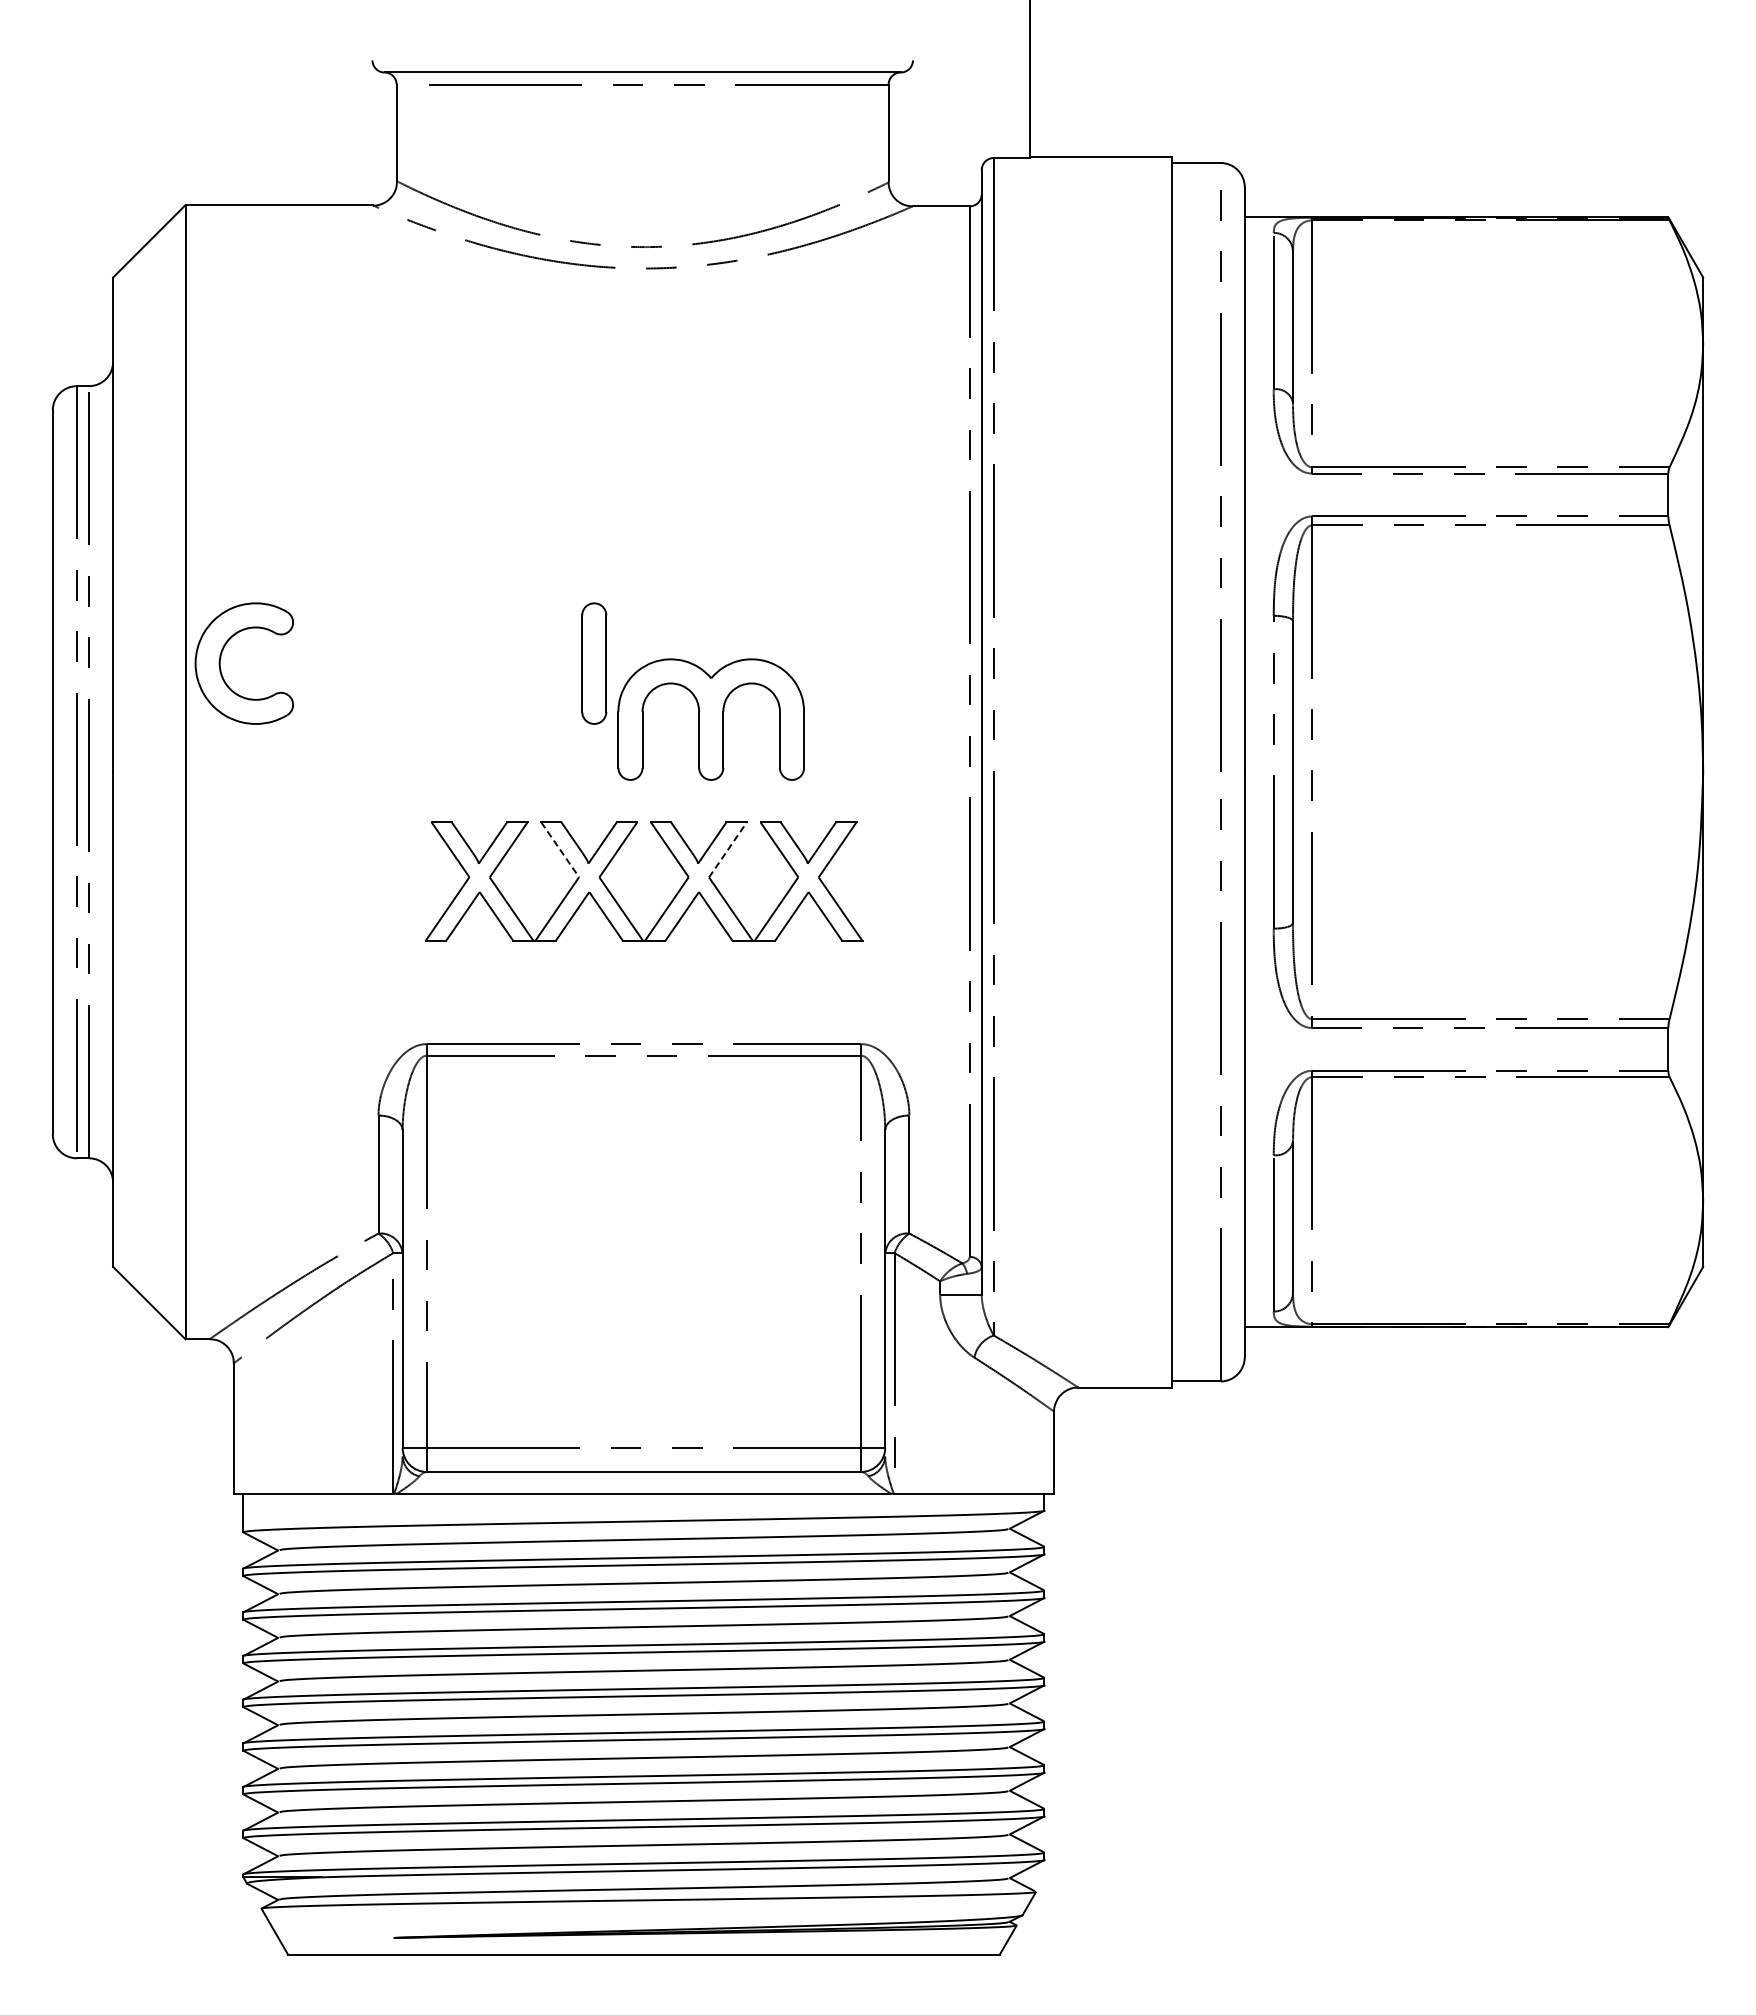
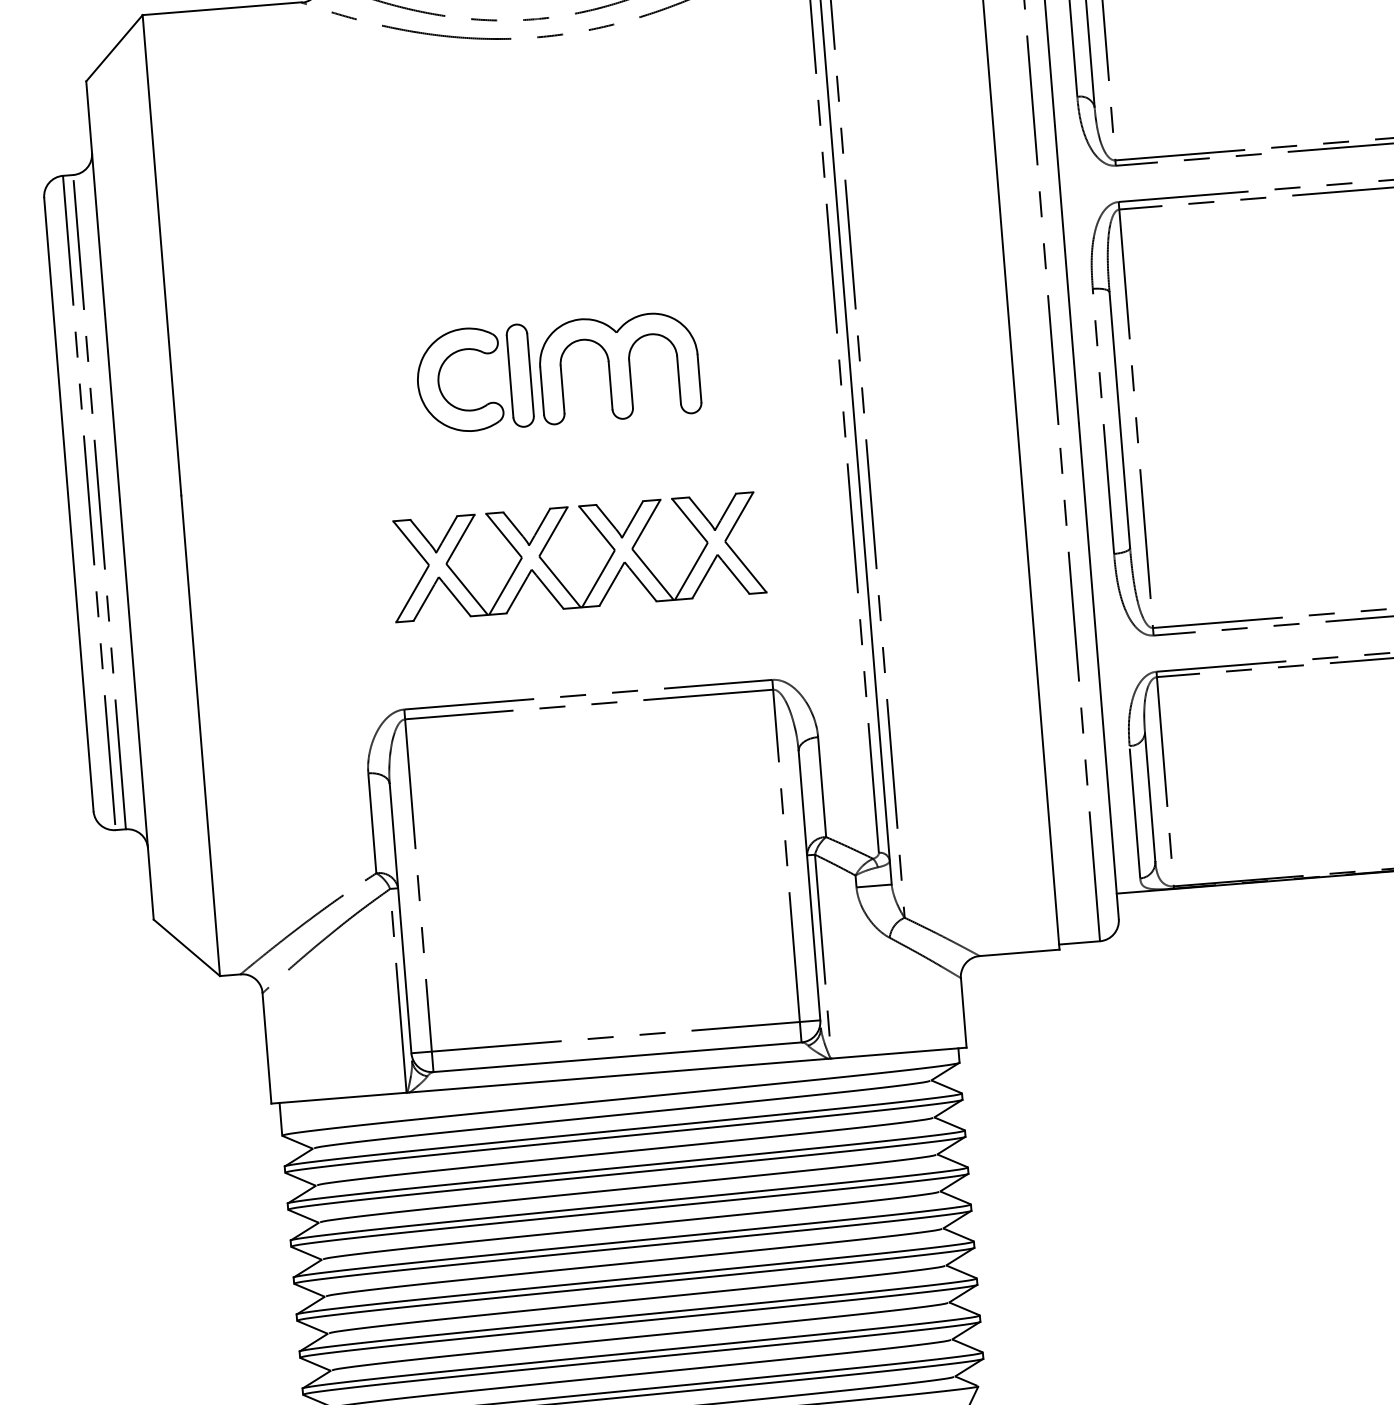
part: (221, 658) -> (439, 377), moved
part: (710, 719) -> (618, 367), moved
line: (728, 849) -> (646, 524), dashed -> solid
line: (560, 850) -> (504, 536), dashed -> solid

